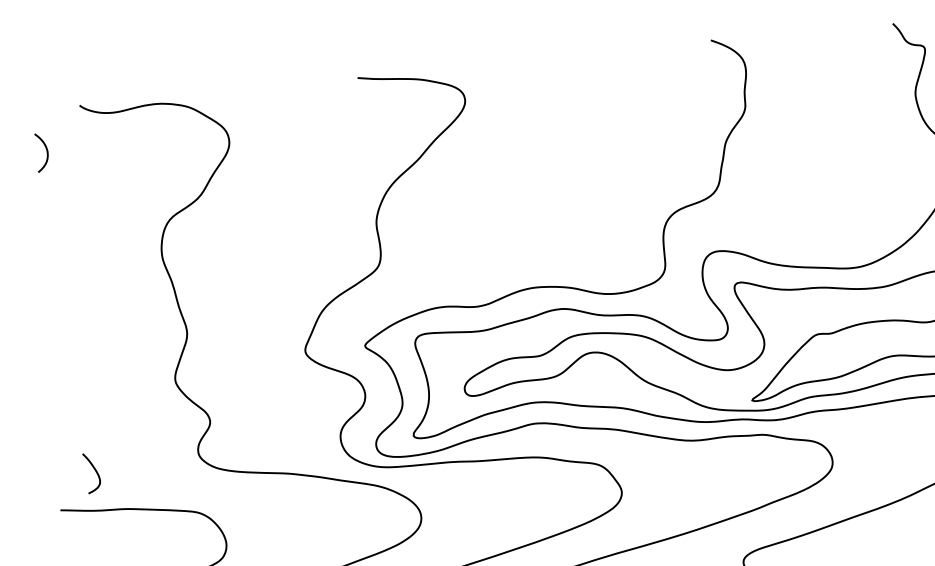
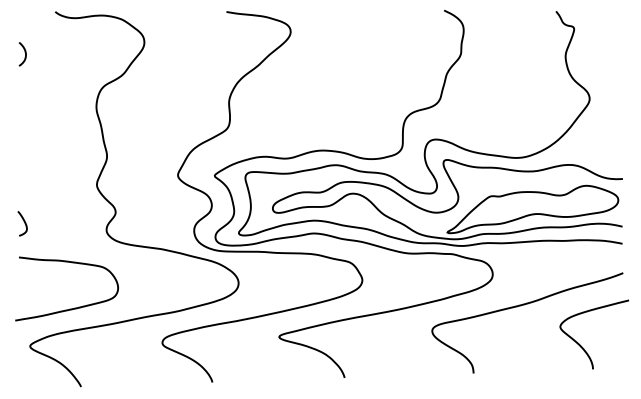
curve: (44, 149) -> (24, 52), moved
curve: (95, 472) -> (24, 223), moved

